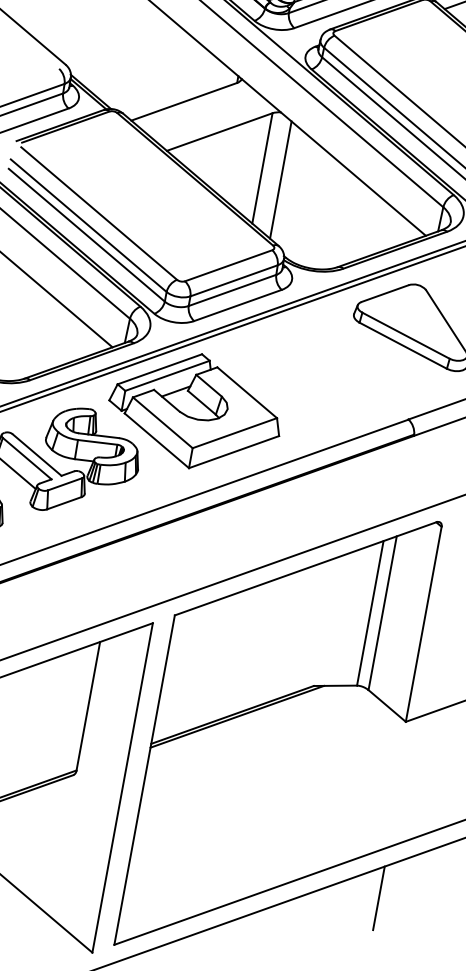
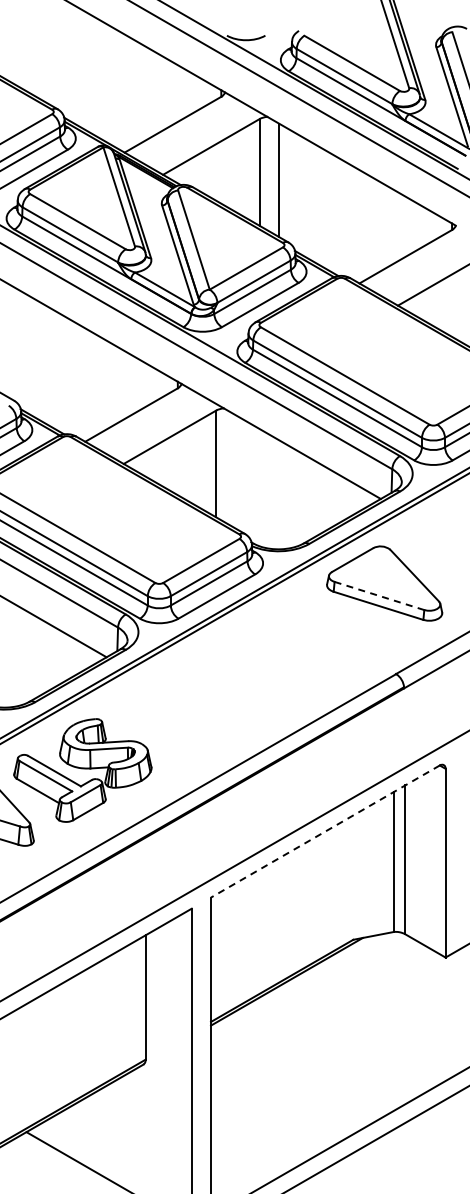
line: (280, 179) -> (235, 471), removed
line: (406, 336) -> (379, 596), solid -> dashed
part: (194, 410) -> (194, 702), removed
line: (304, 568) -> (324, 831), solid -> dashed
line: (378, 898) -> (450, 1127), removed

